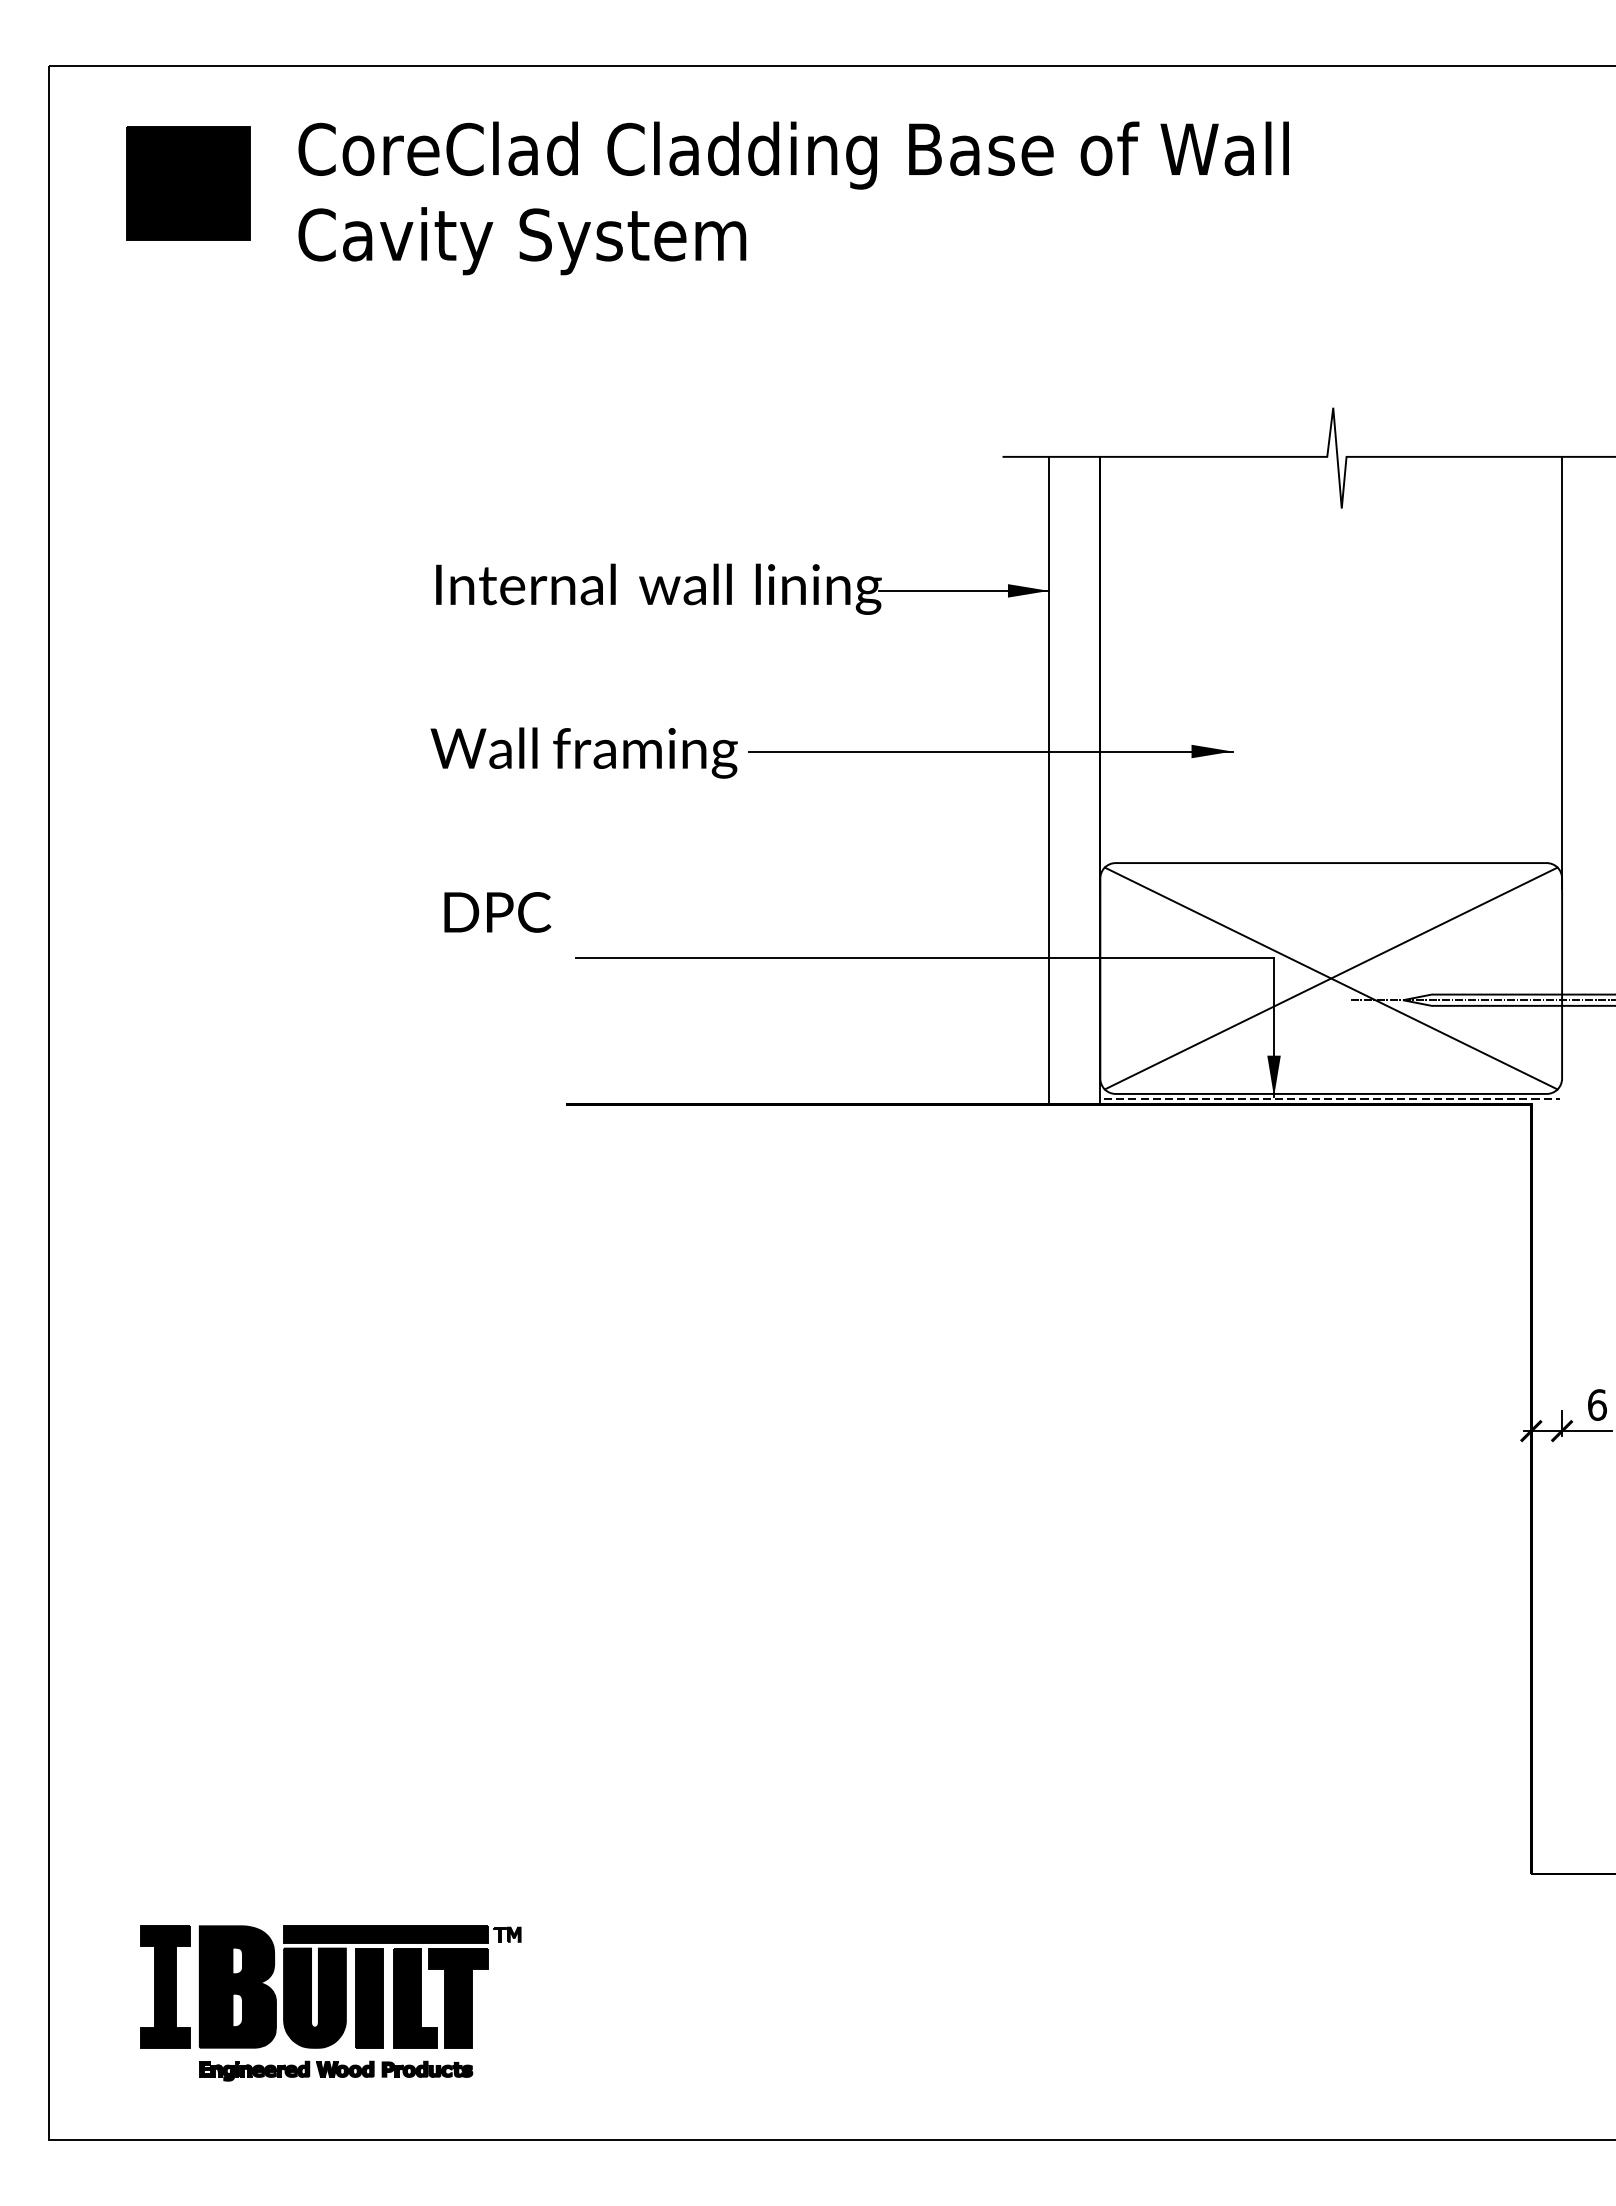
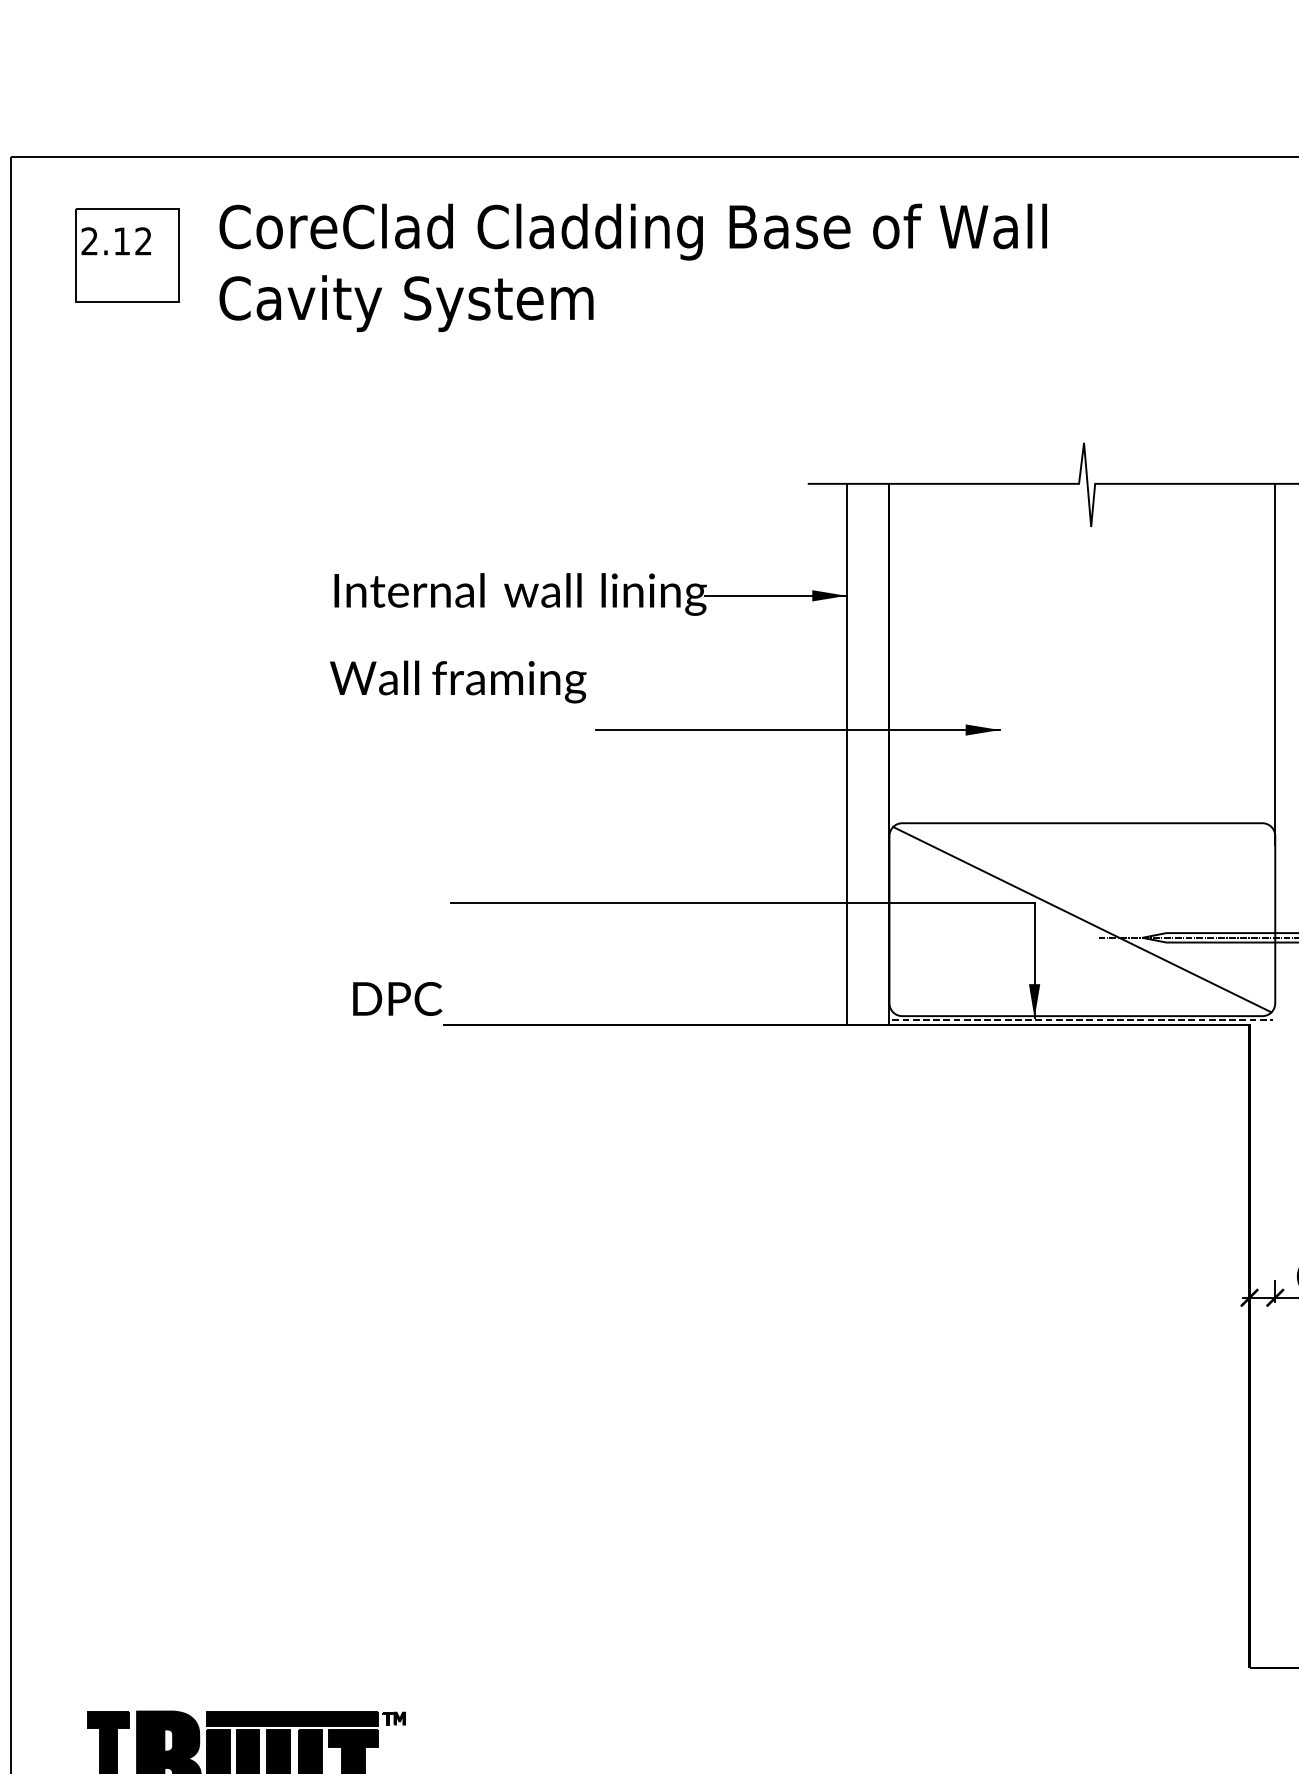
fill: (187, 183) -> (126, 255), removed
text: (583, 752) -> (457, 681), moved
text: (497, 912) -> (397, 999), moved
line: (1330, 978) -> (1081, 919), removed

